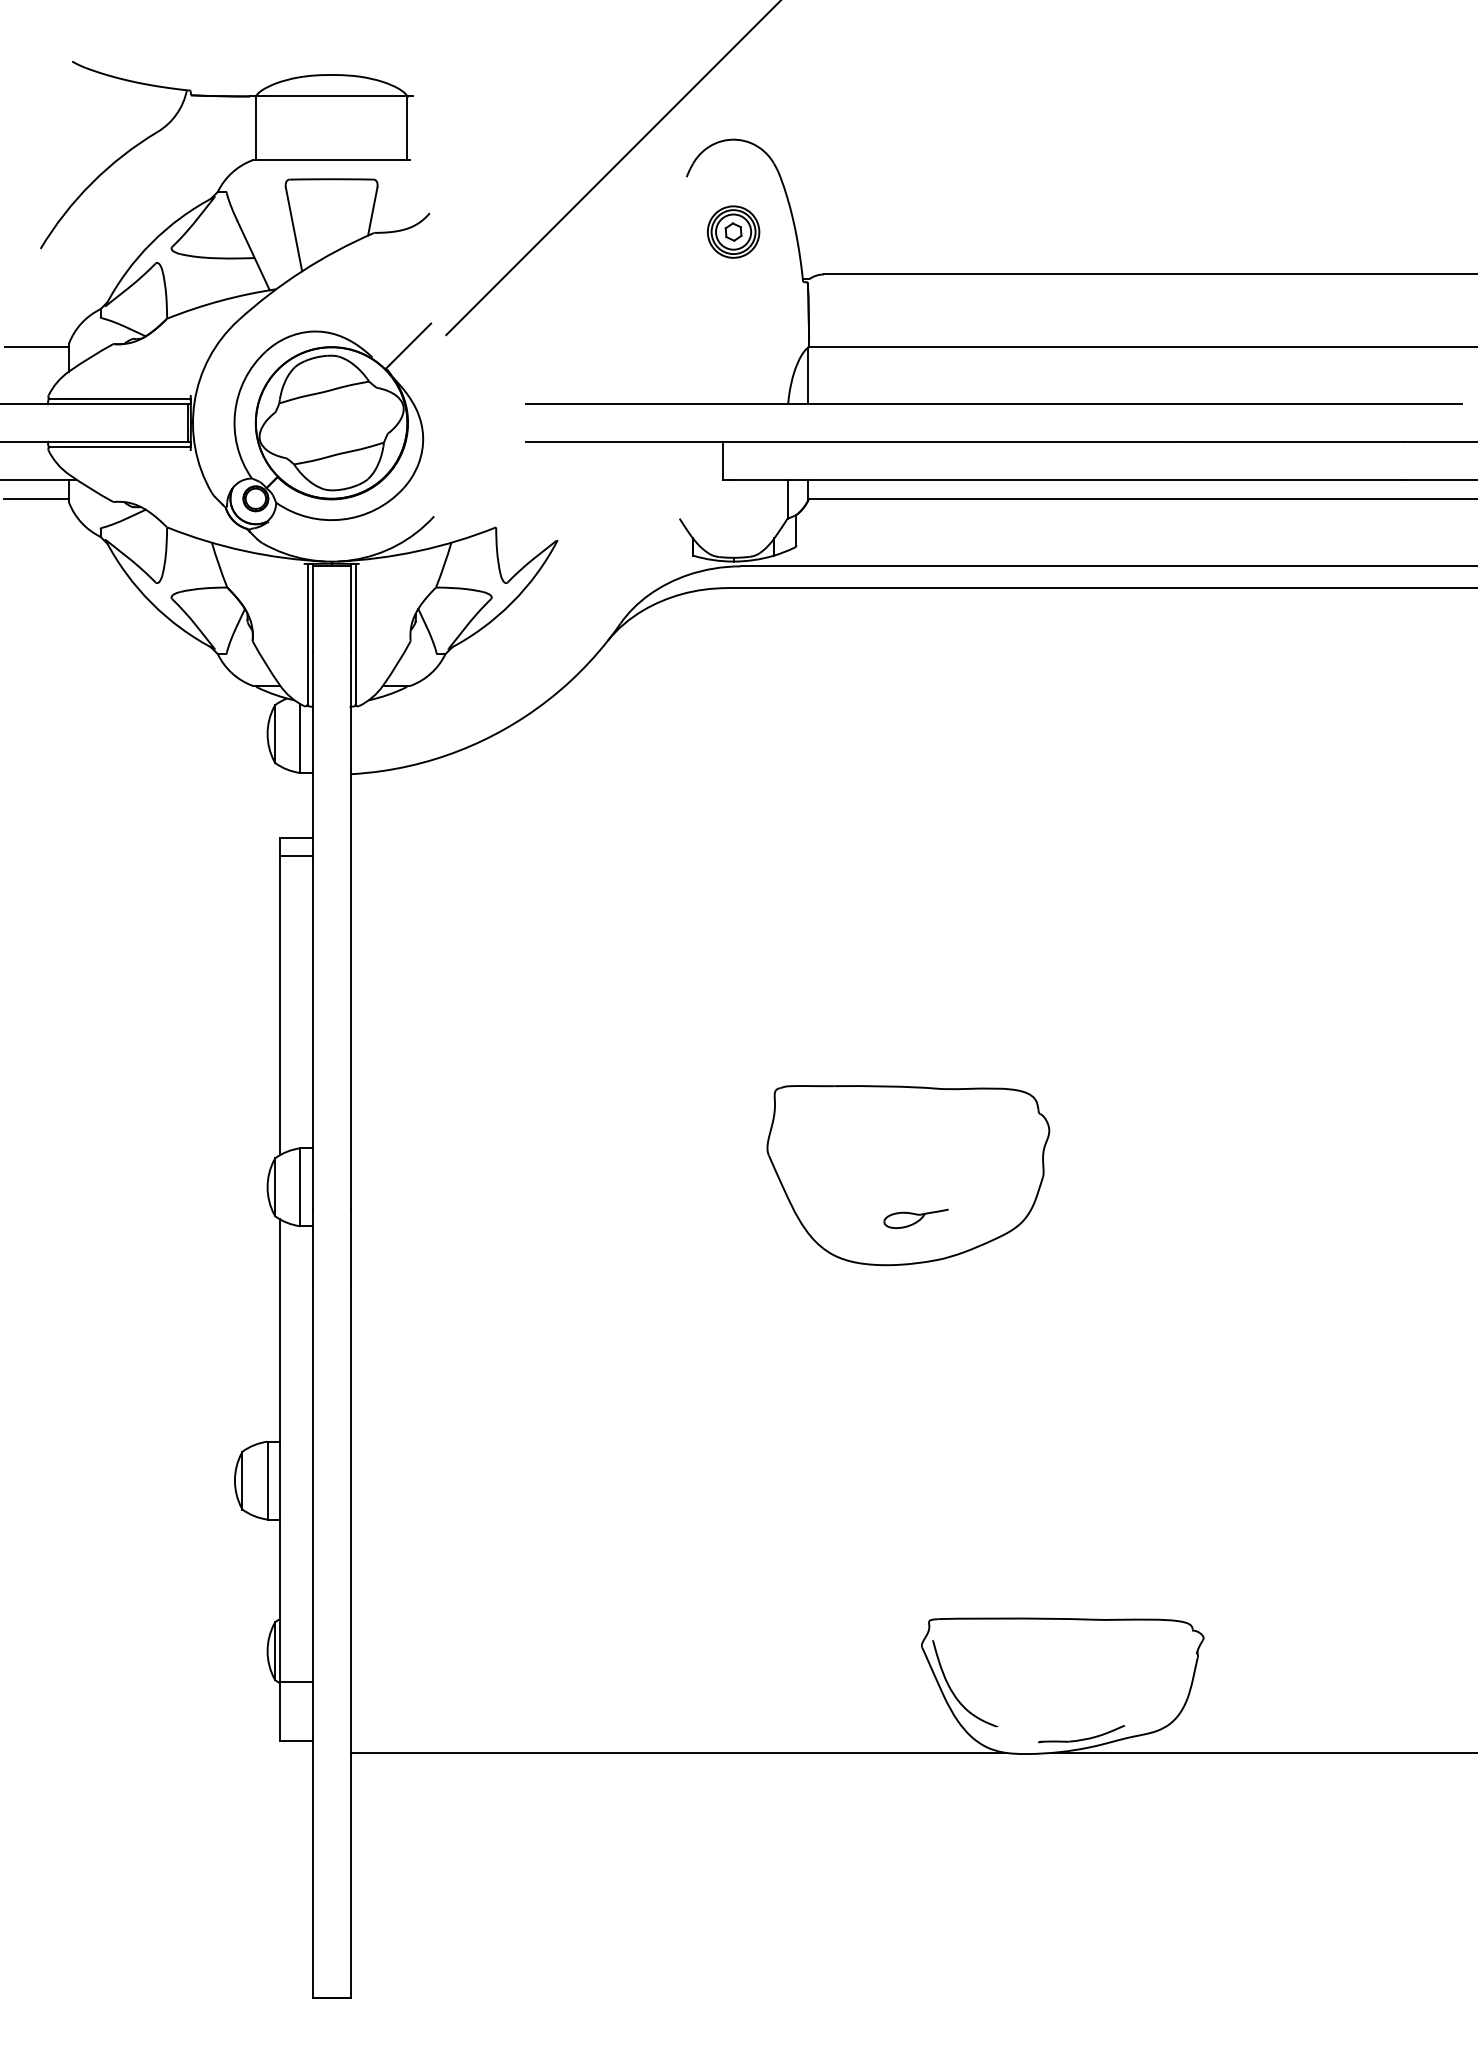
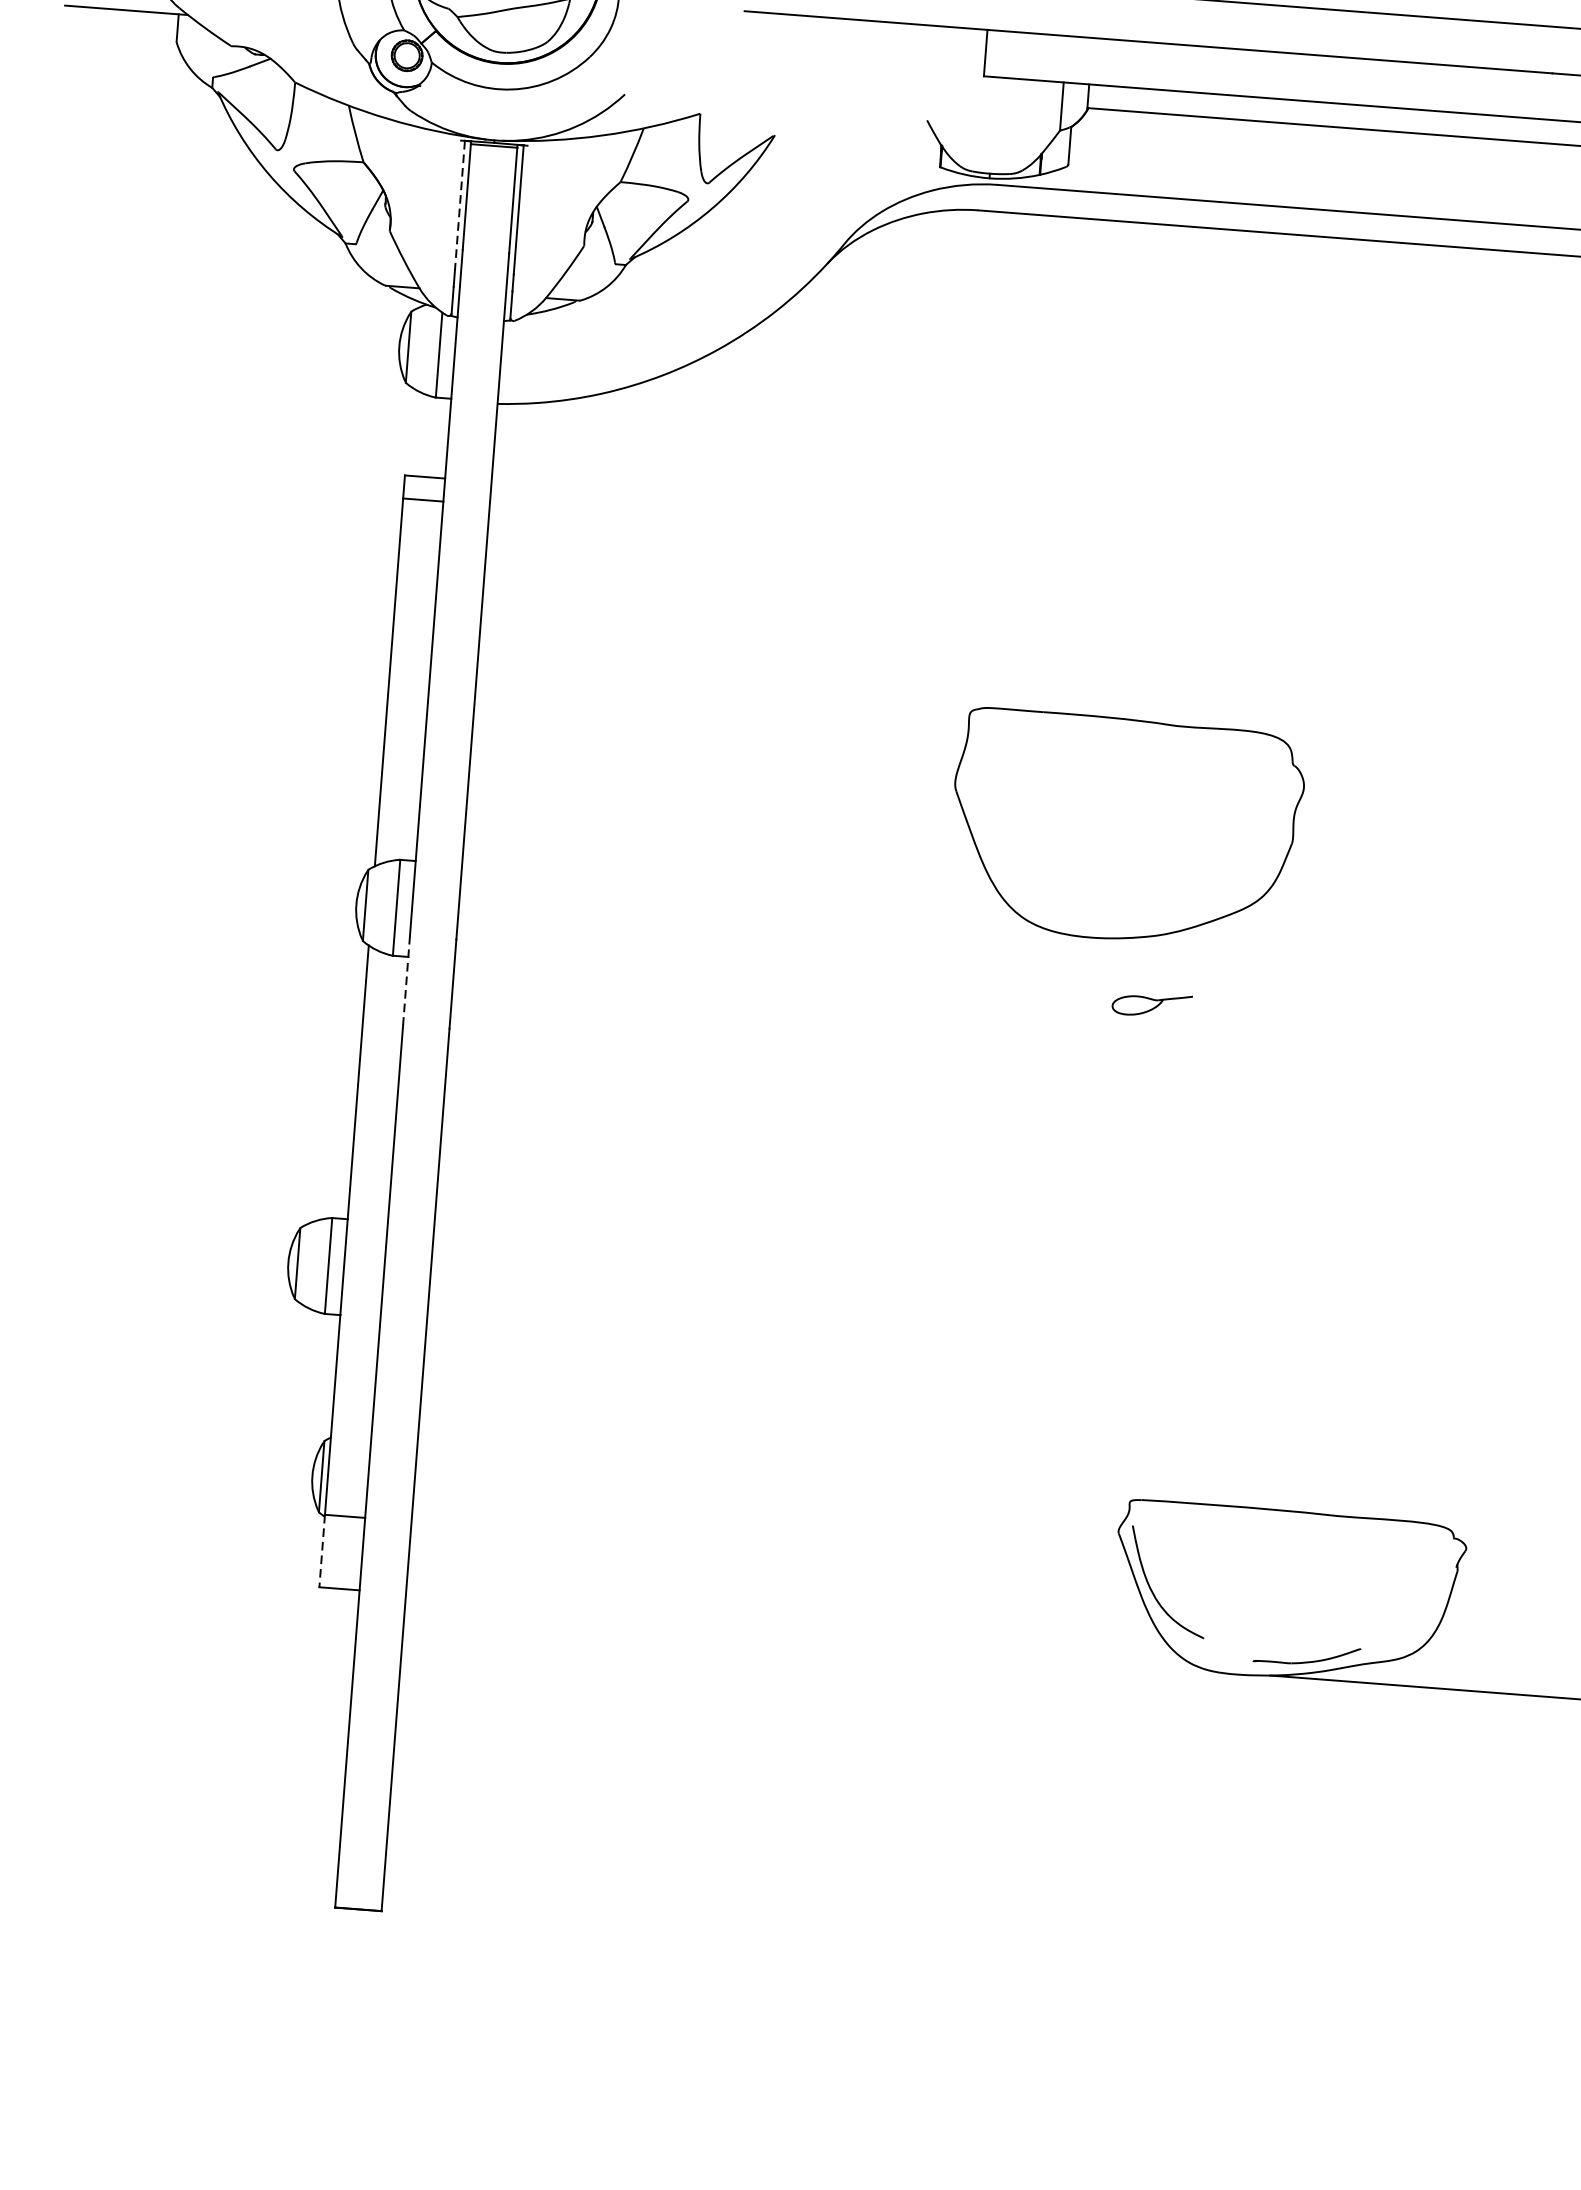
line: (36, 498) -> (137, 34), removed
line: (307, 616) -> (459, 205), solid -> dashed
part: (908, 1175) -> (1126, 829), moved
line: (312, 1245) -> (406, 980), solid -> dashed
line: (280, 1711) -> (322, 1551), solid -> dashed
line: (677, 1752) -> (807, 1639), removed

